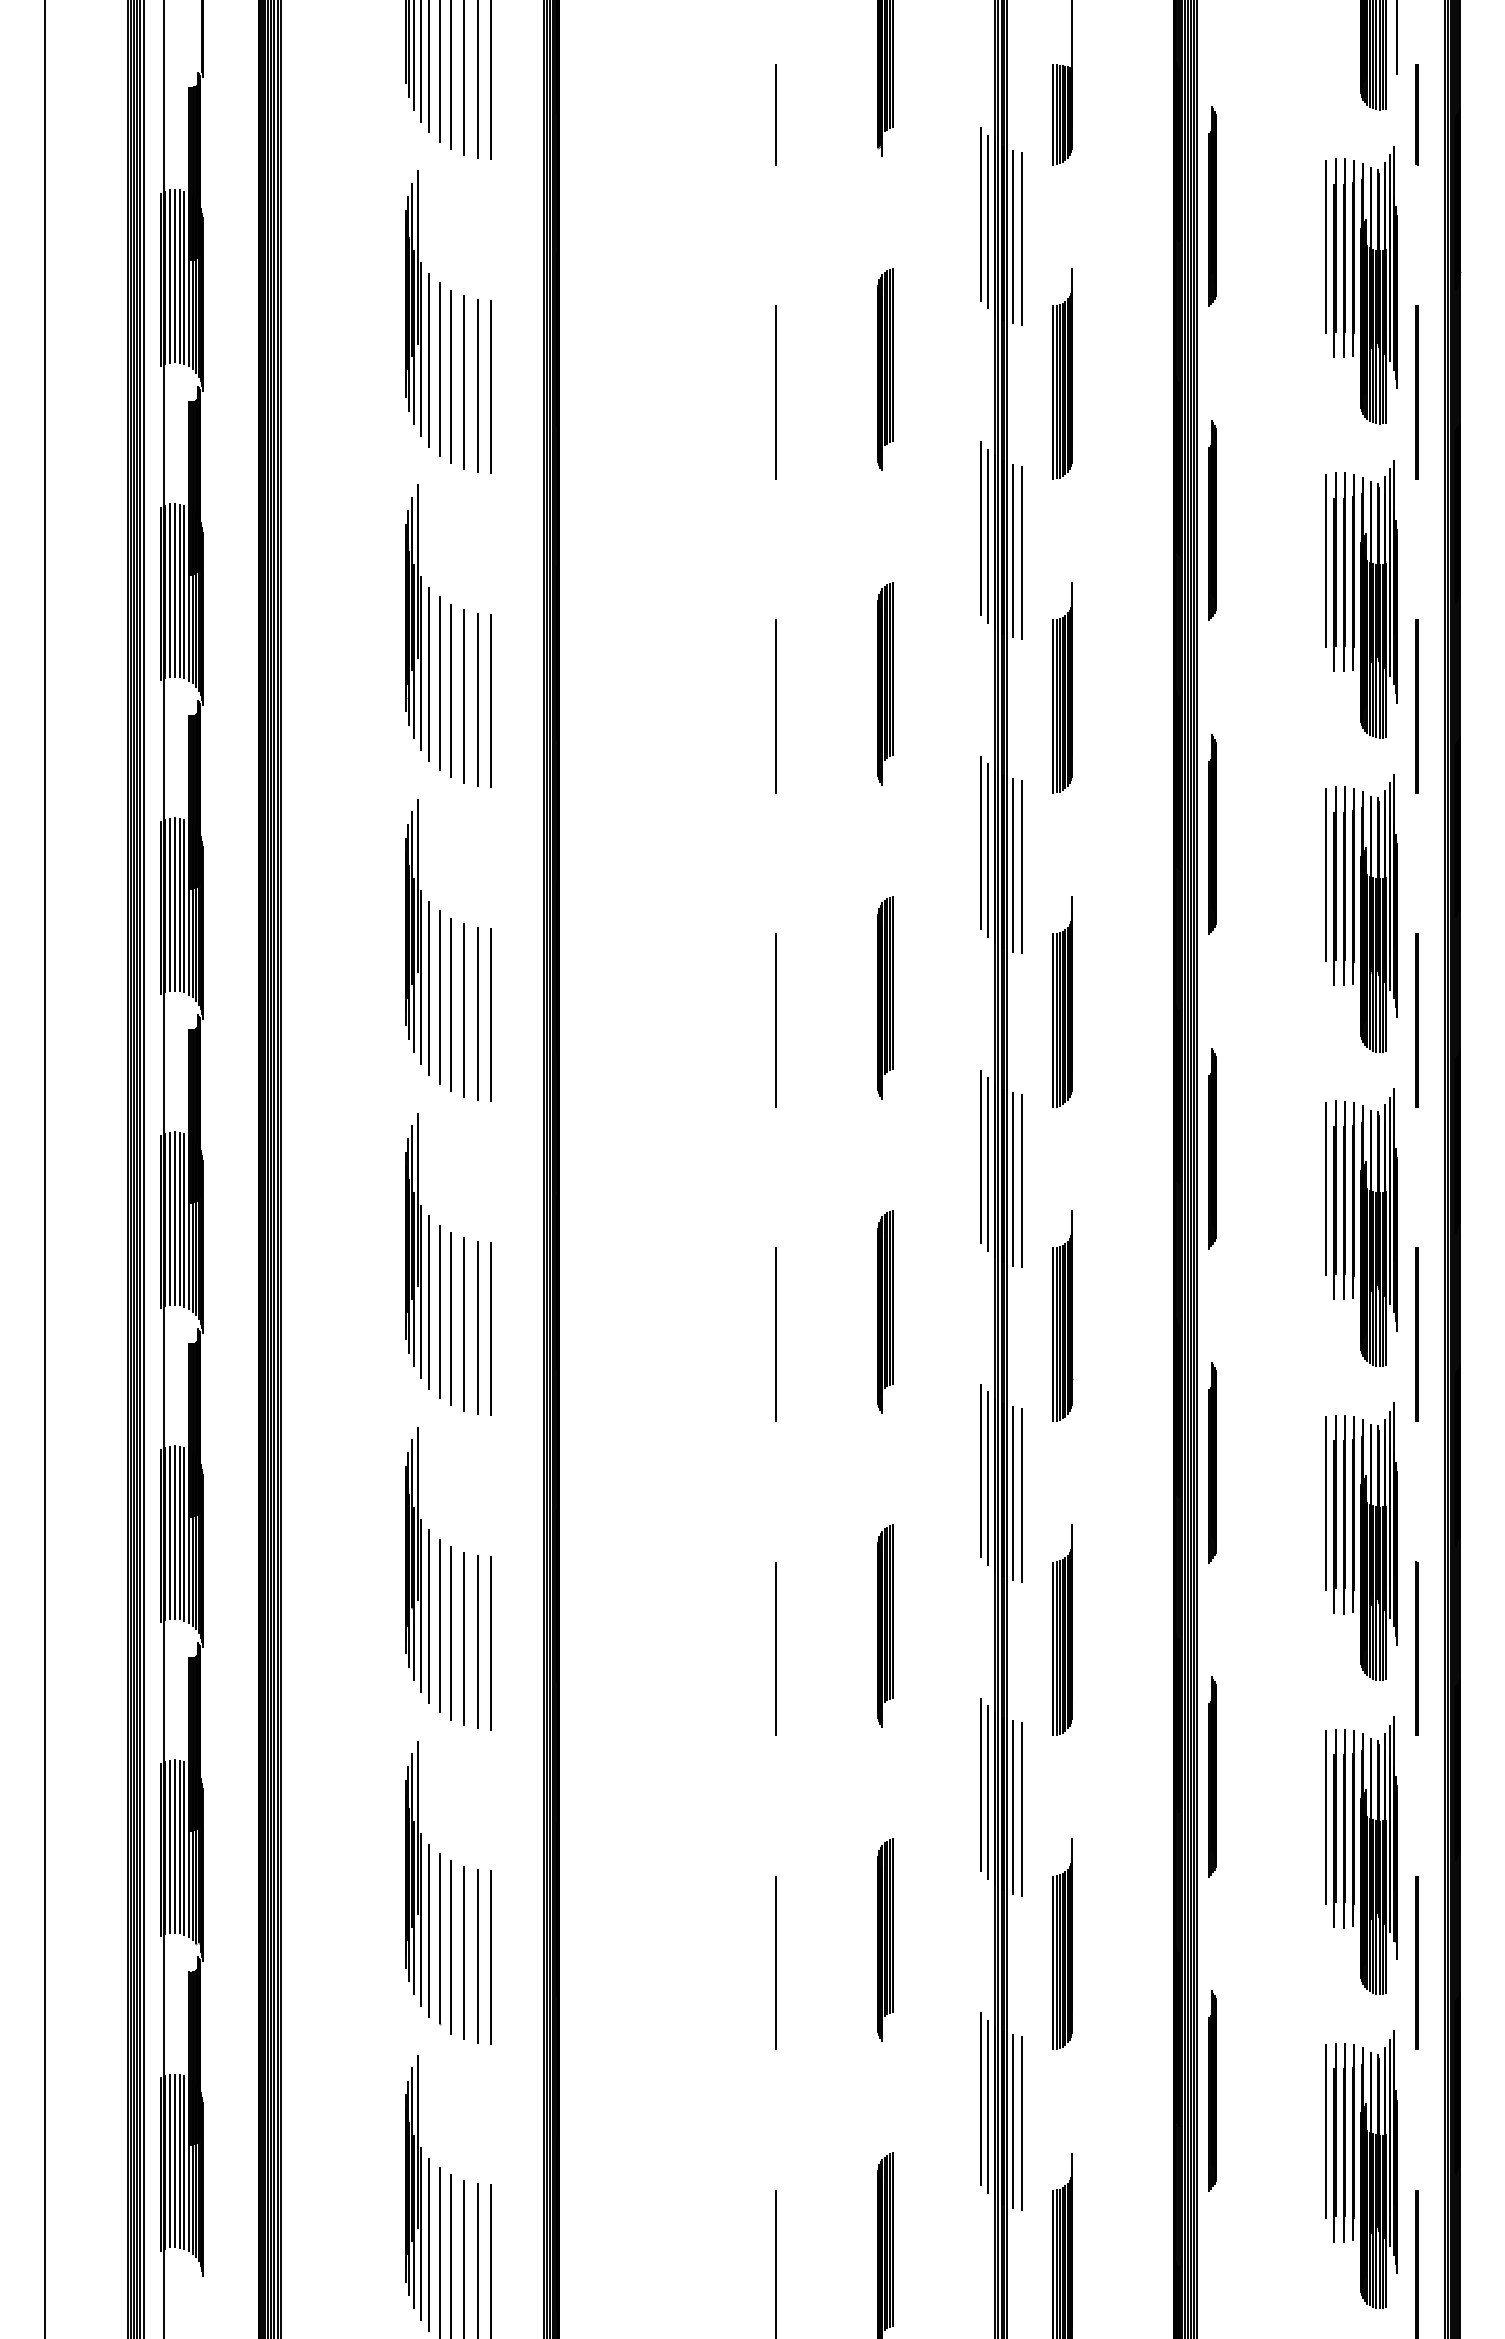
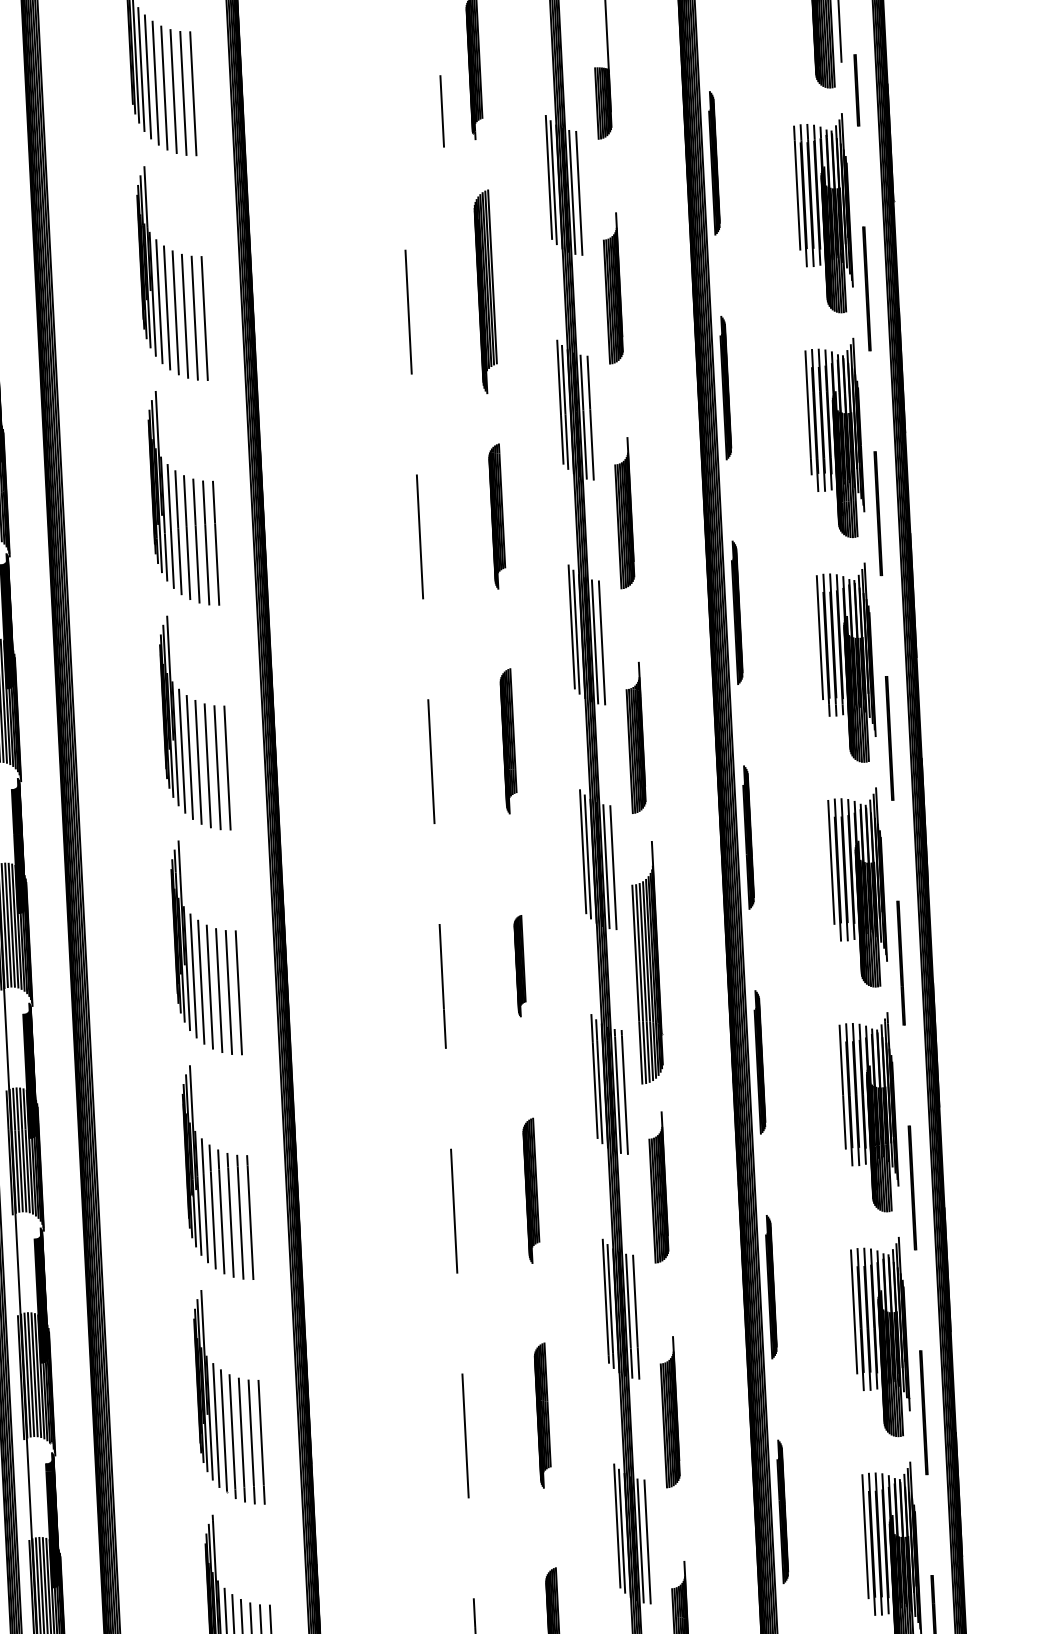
line: (775, 114) -> (441, 111), moved
part: (885, 369) -> (486, 291), size x1.4
part: (885, 1311) -> (520, 965), size x0.7
part: (1062, 1315) -> (647, 962), size x1.6

